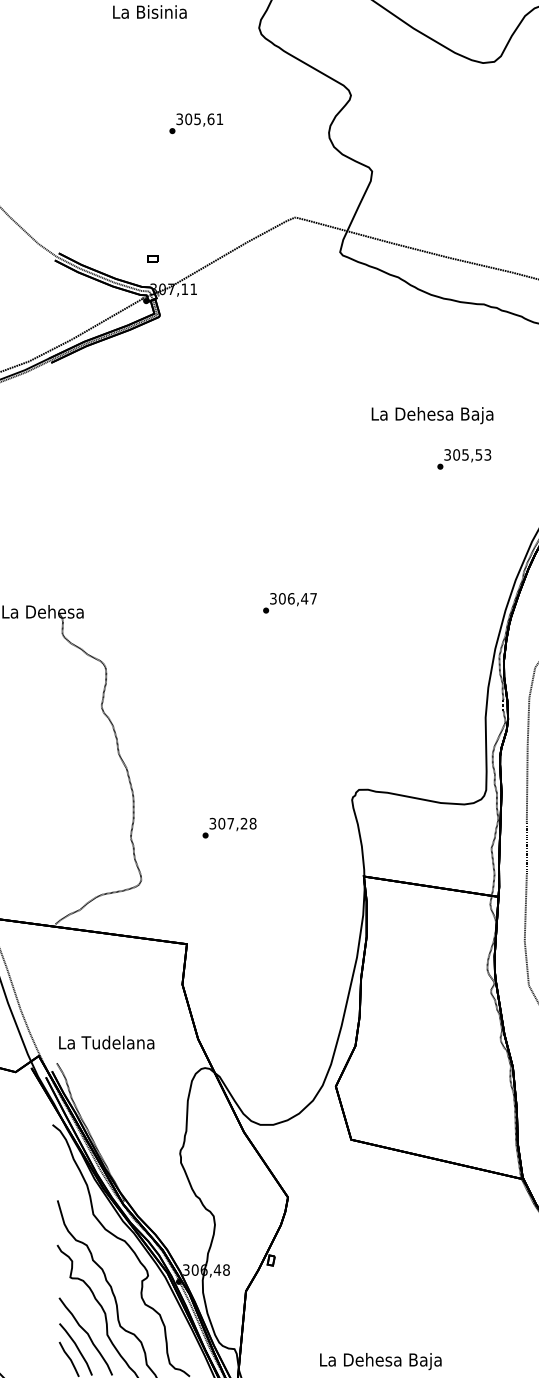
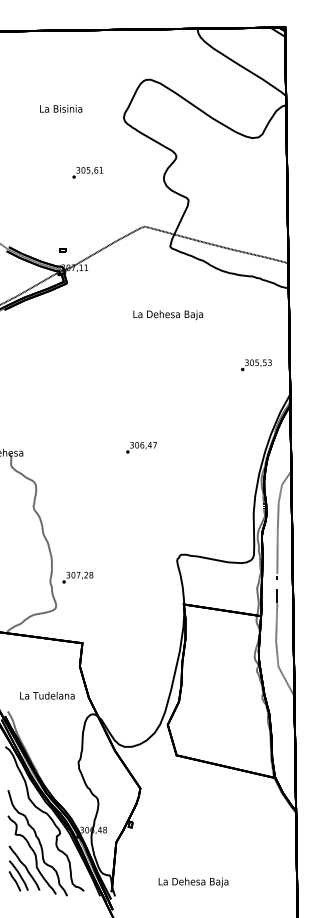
text: (432, 414) -> (168, 314), moved
text: (464, 459) -> (256, 365), moved
text: (228, 827) -> (77, 577), moved
text: (106, 1042) -> (47, 695), moved

